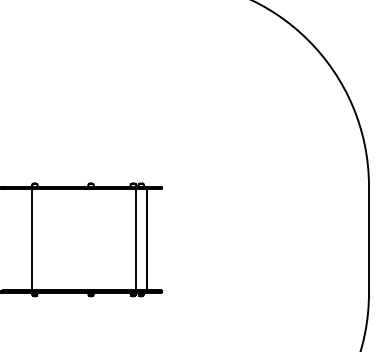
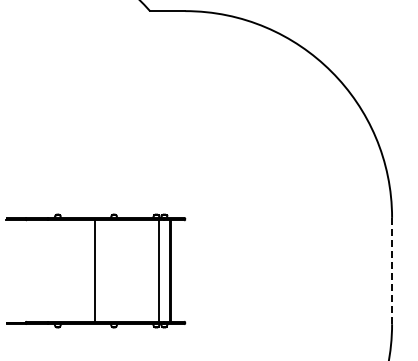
line: (32, 239) -> (95, 270), moved
line: (369, 239) -> (392, 270), solid -> dashed

